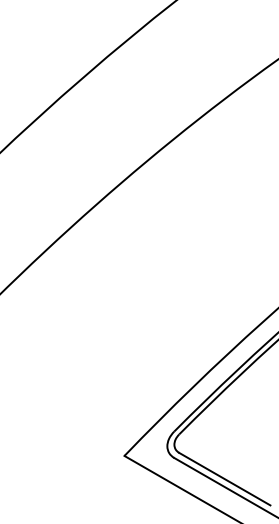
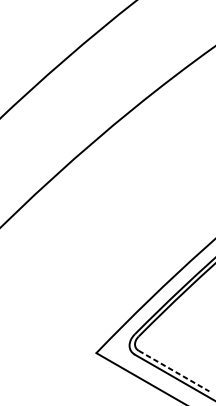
line: (224, 479) -> (173, 371), solid -> dashed

